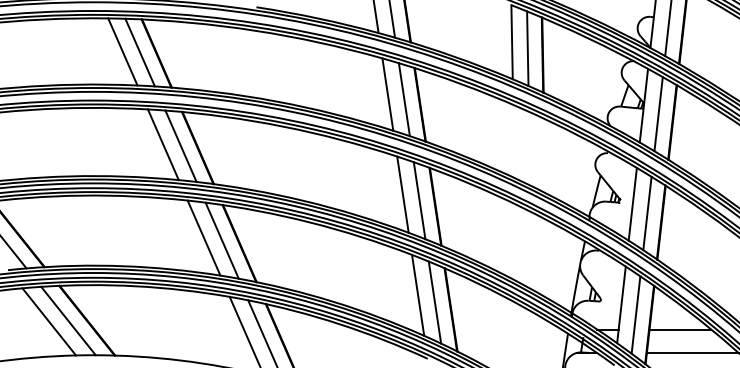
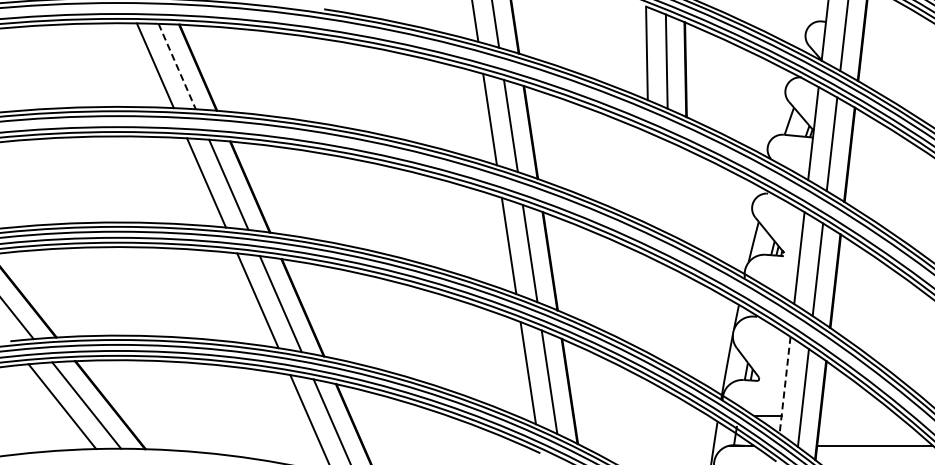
line: (140, 52) -> (177, 66), solid -> dashed
line: (621, 305) -> (785, 385), solid -> dashed
line: (680, 329) -> (859, 416), removed

